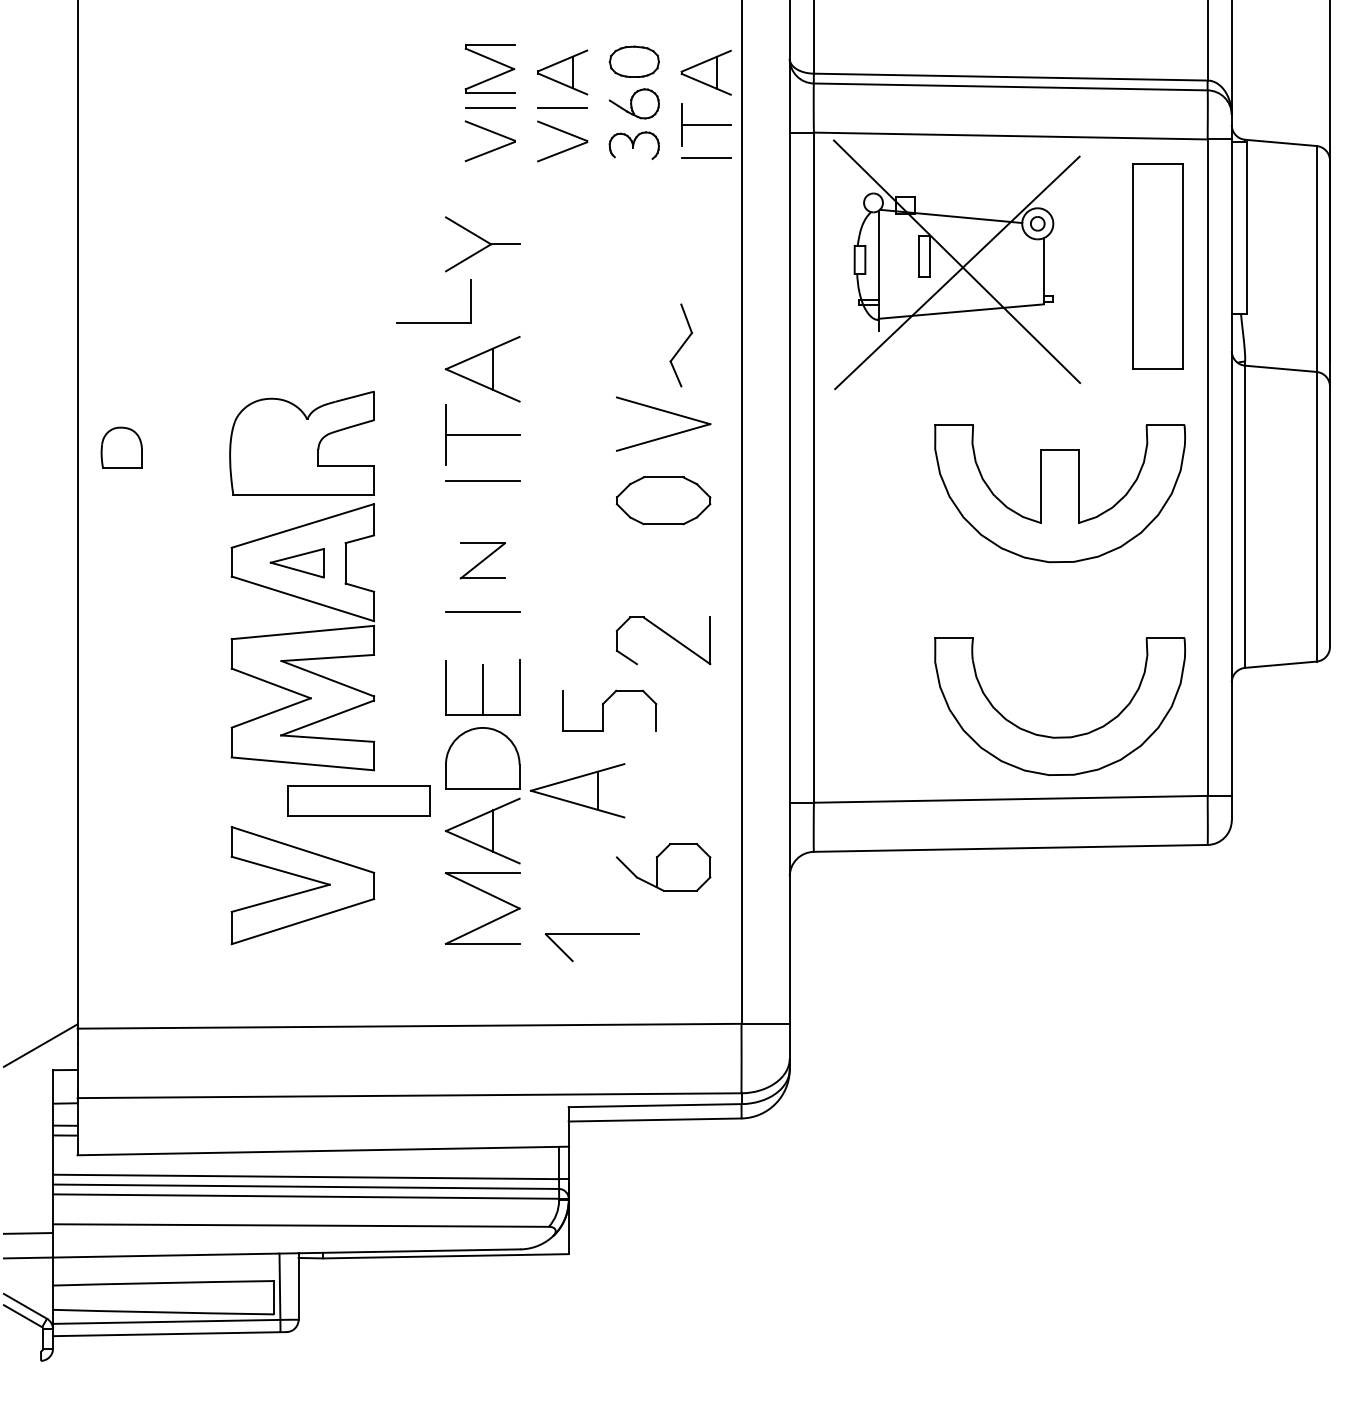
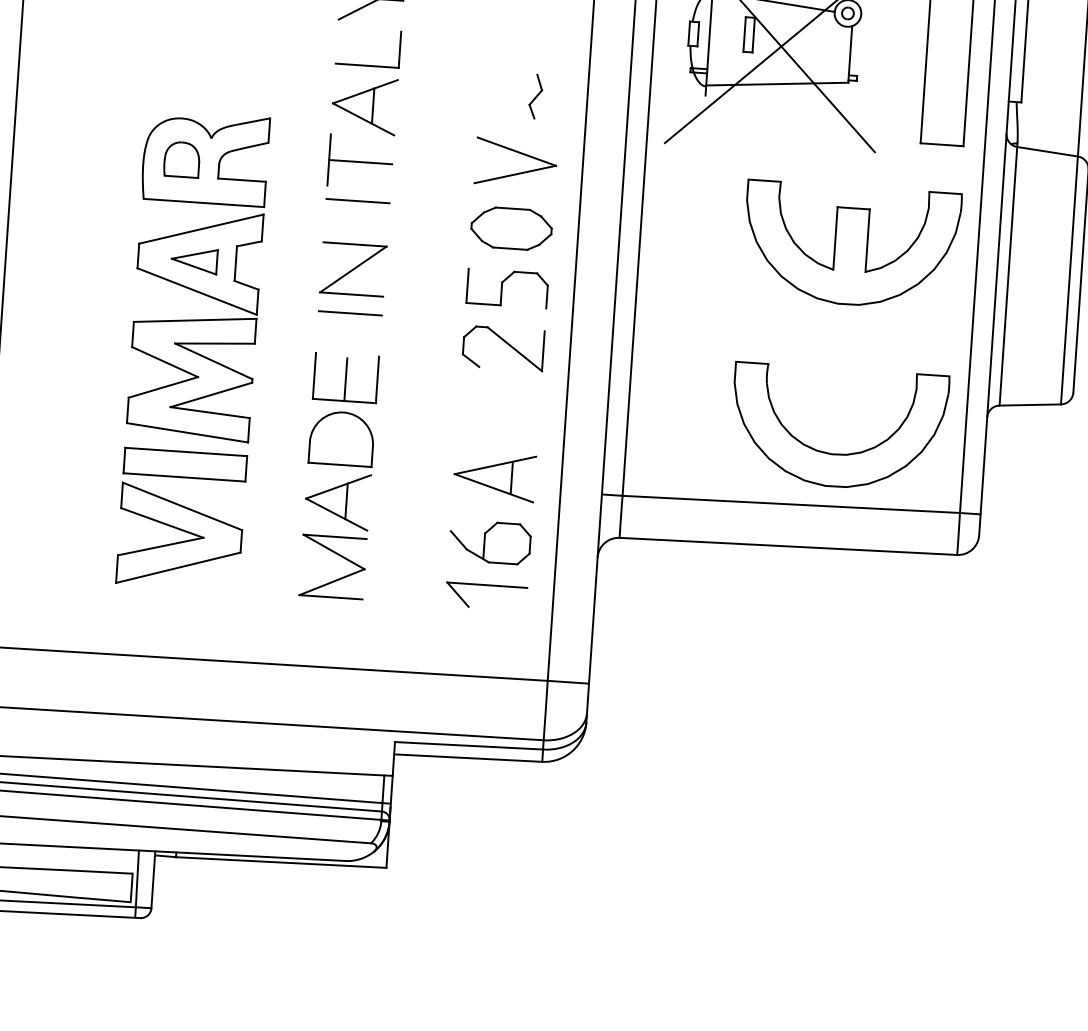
part: (433, 322) -> (366, 65), moved
part: (681, 344) -> (536, 95), size x0.62
part: (121, 447) -> (181, 159), moved
part: (482, 560) -> (353, 269), size x1.67
part: (609, 710) -> (507, 288), moved
part: (577, 790) -> (494, 476), moved
part: (358, 800) -> (185, 464), moved
part: (591, 934) -> (486, 585), moved

